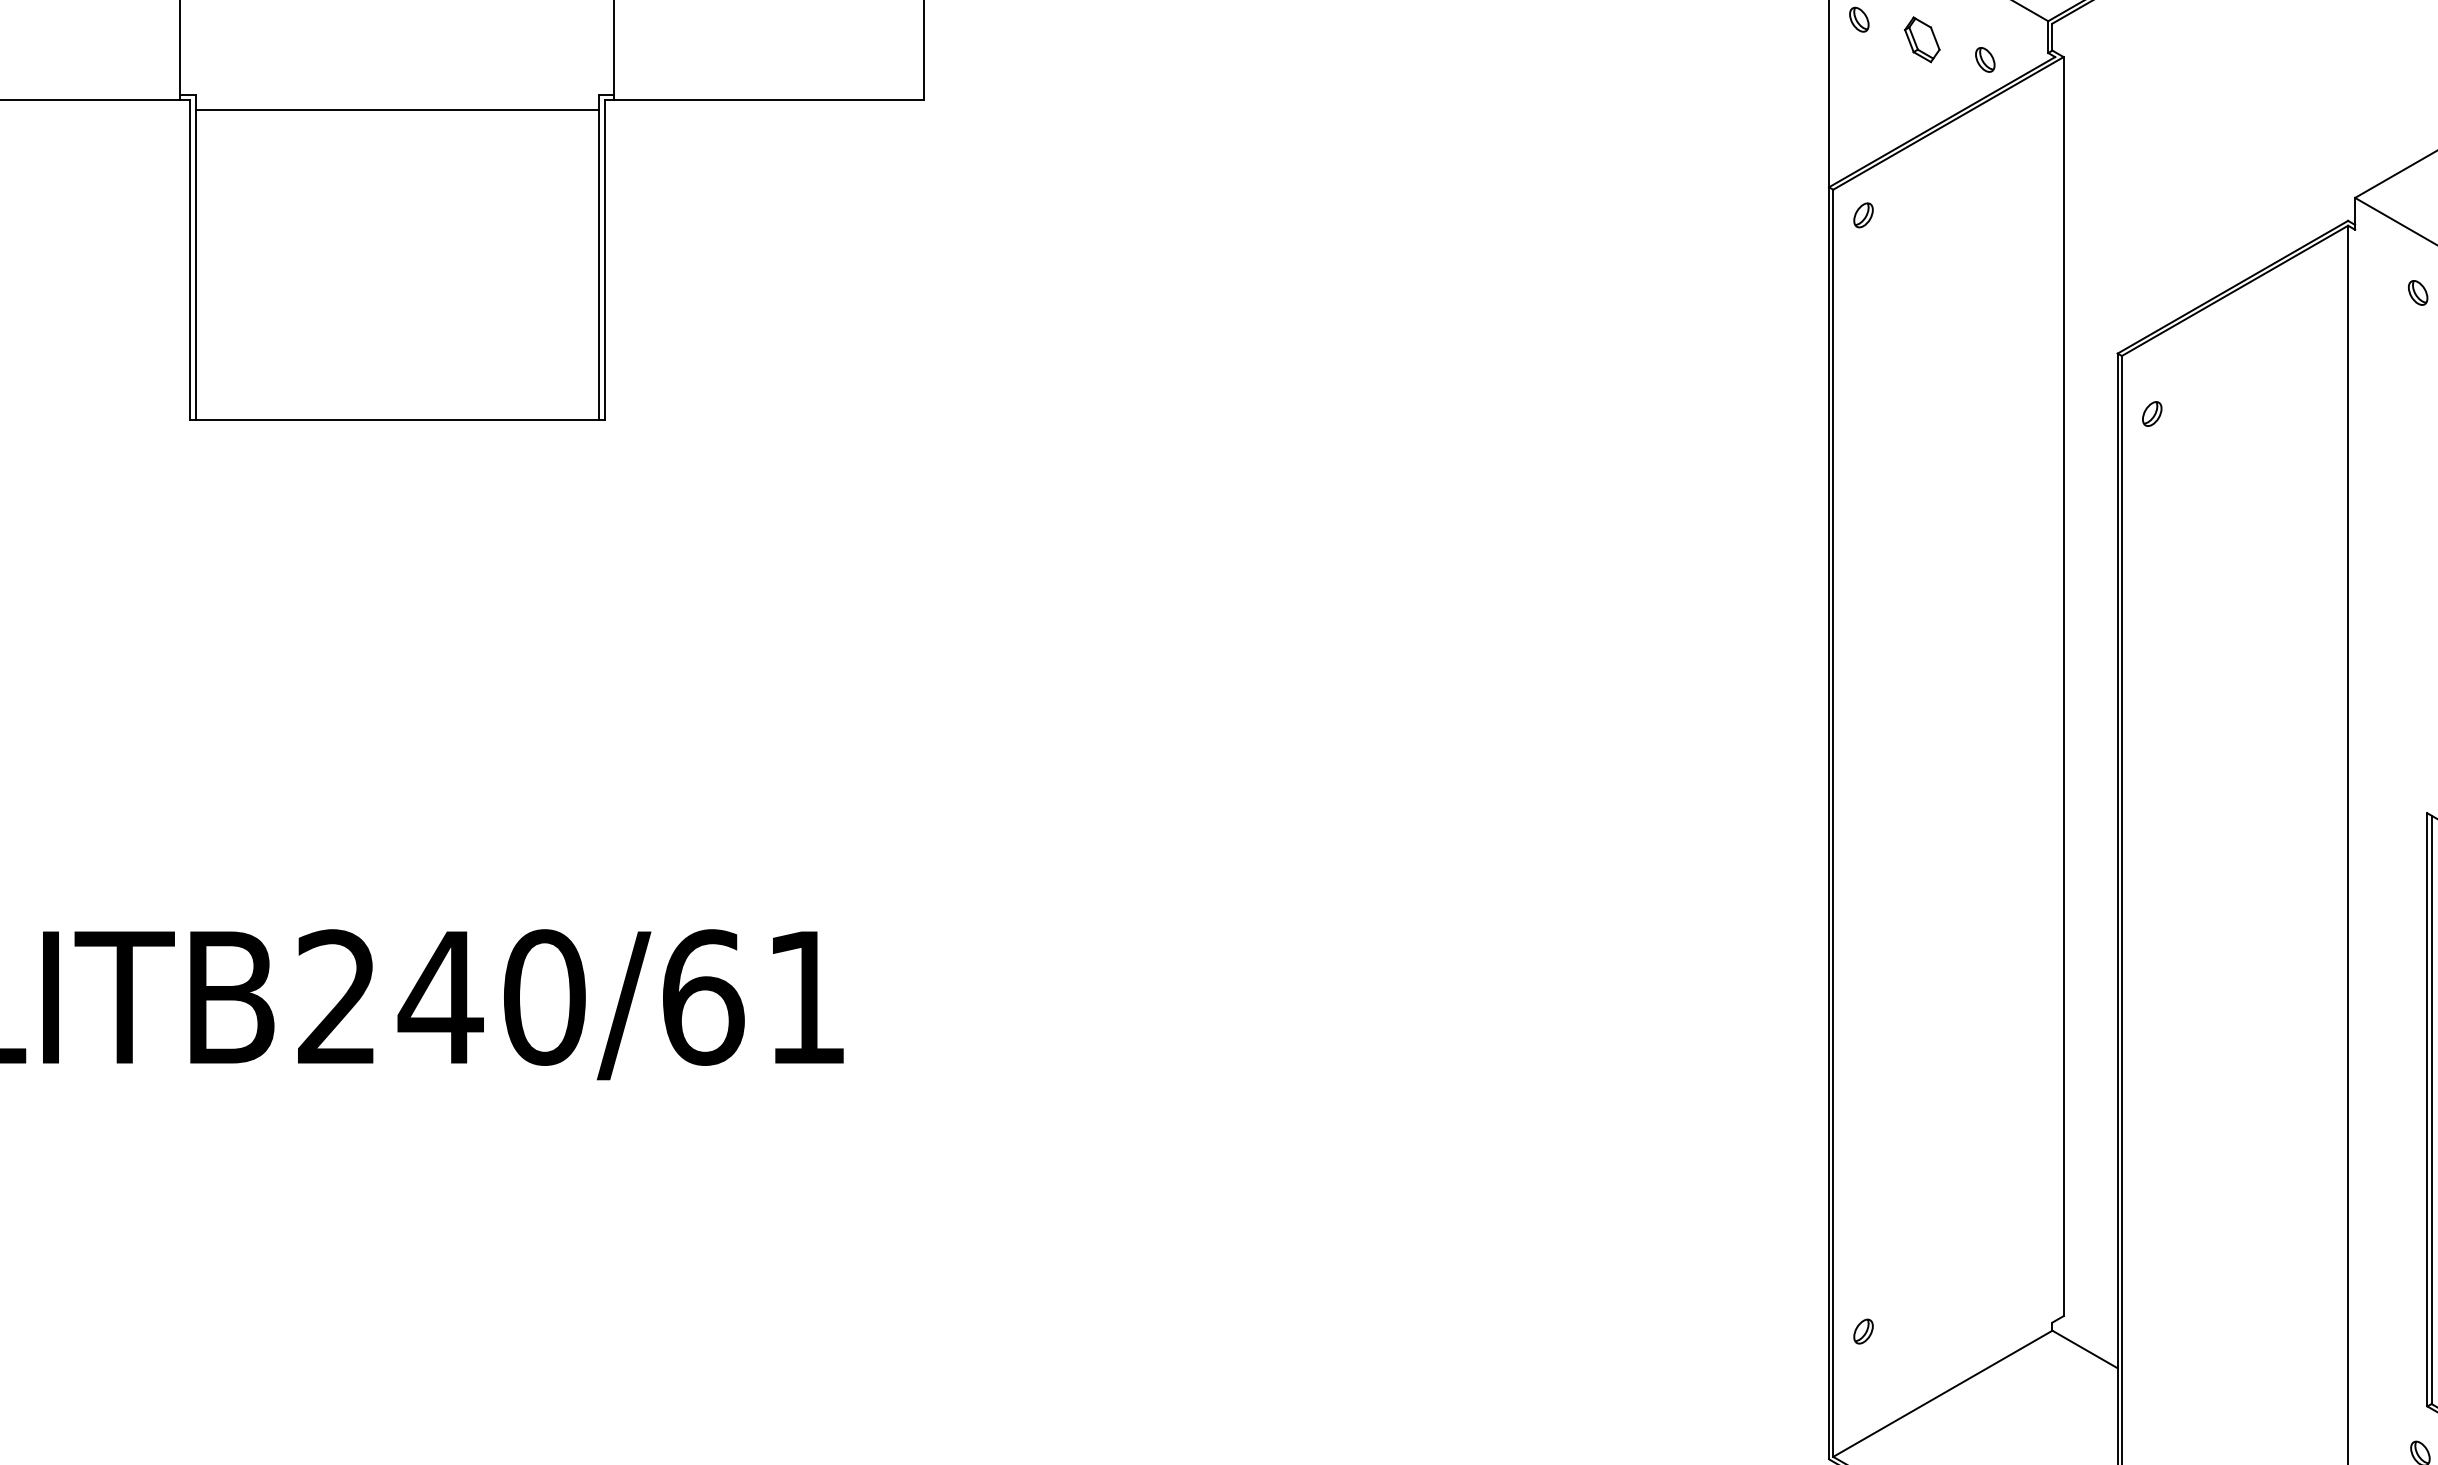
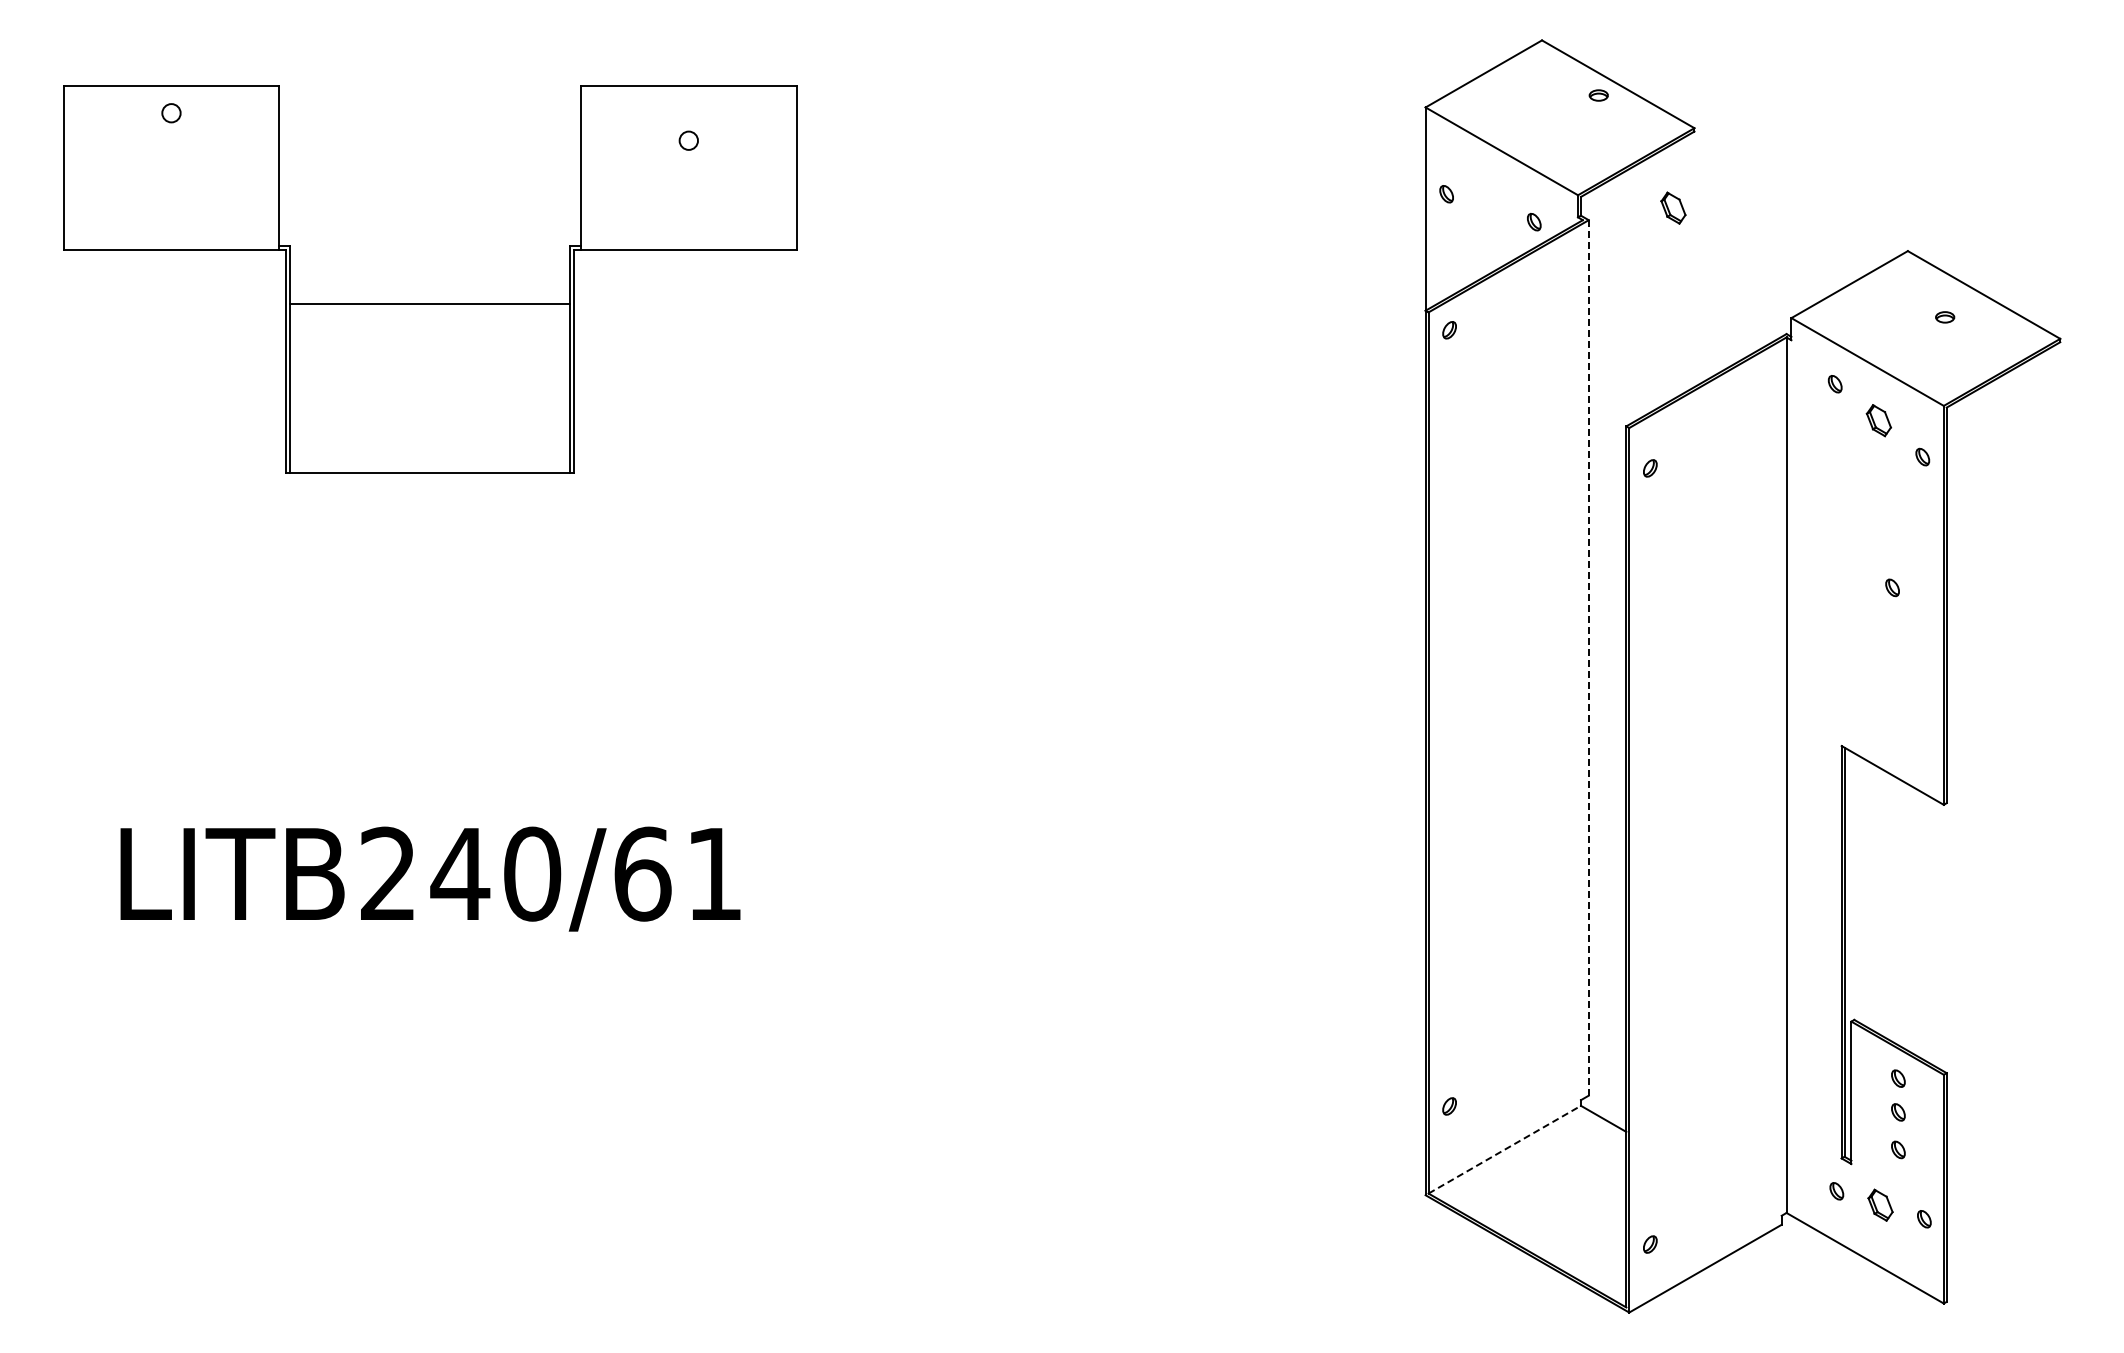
part: (1922, 38) -> (1673, 207), moved
line: (397, 110) -> (430, 304), moved
line: (2063, 685) -> (1588, 657), solid -> dashed
line: (1942, 1393) -> (1504, 1149), solid -> dashed

